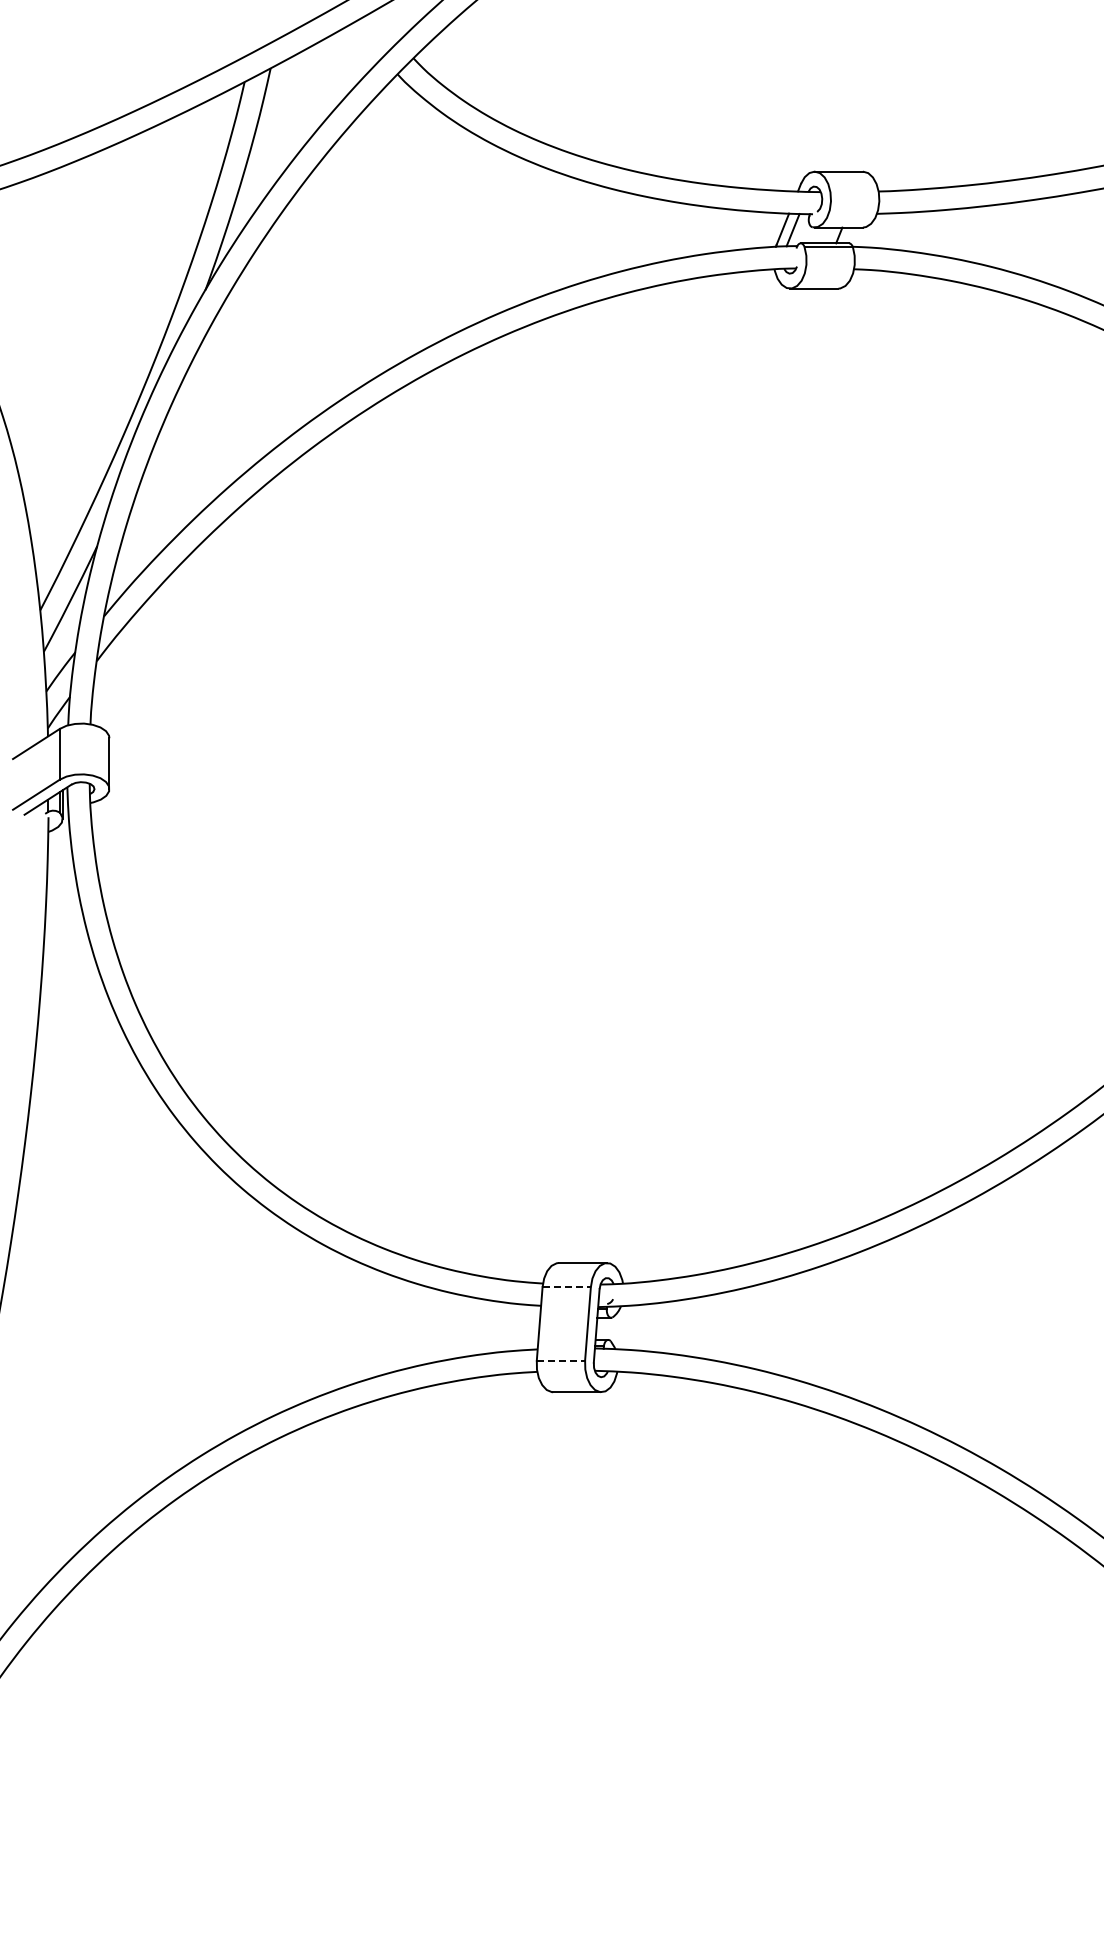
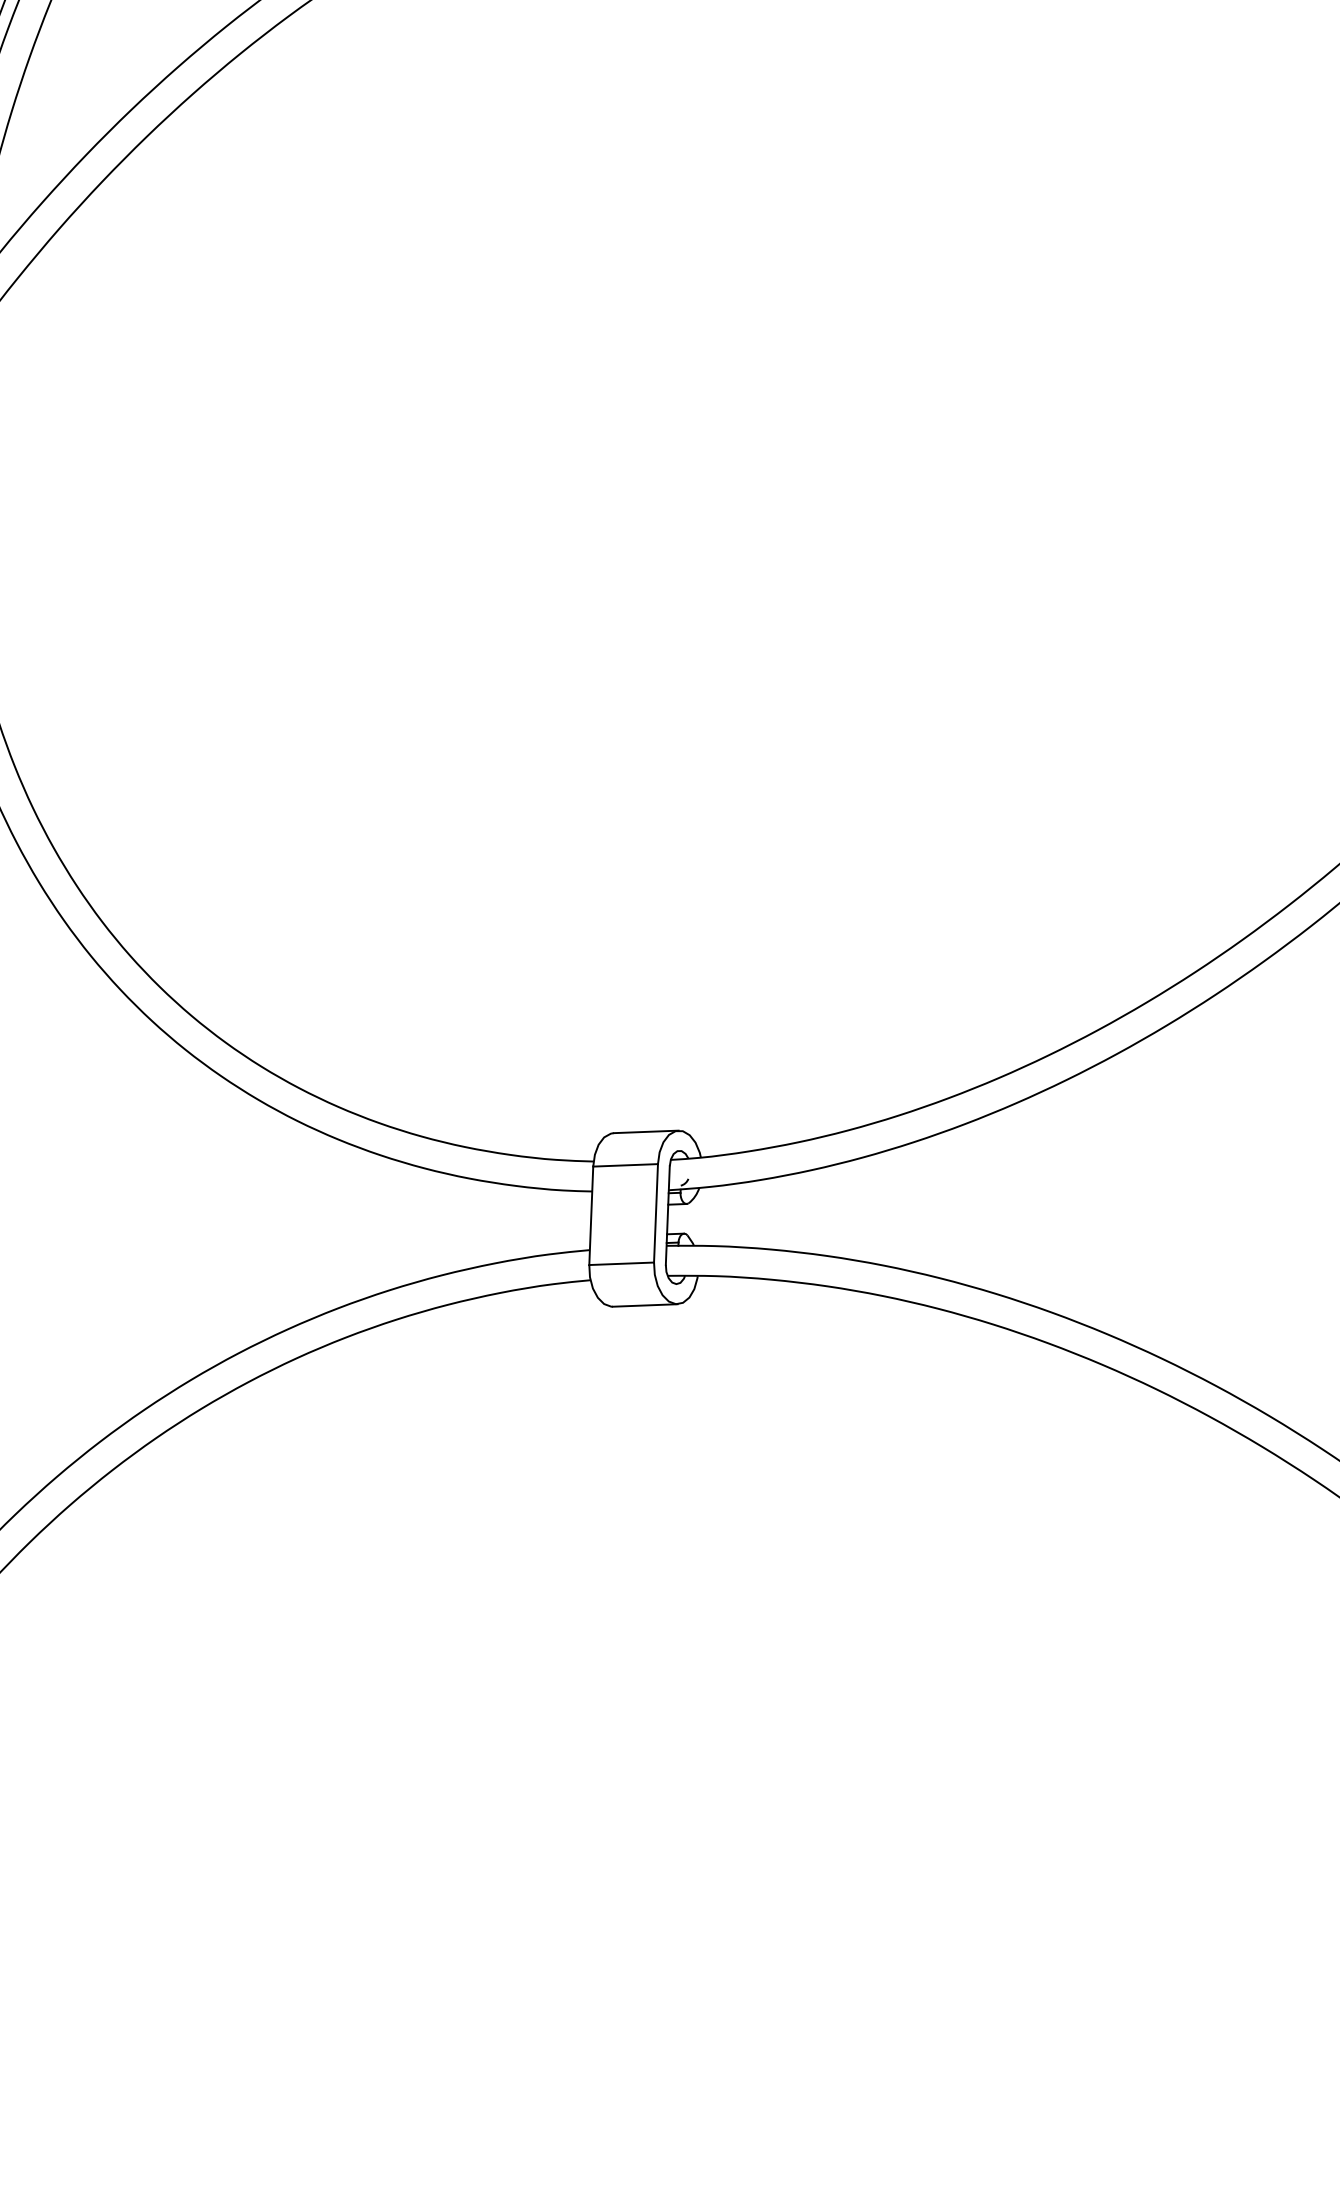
line: (567, 1287) -> (626, 1165), dashed -> solid
line: (561, 1360) -> (622, 1263), dashed -> solid

